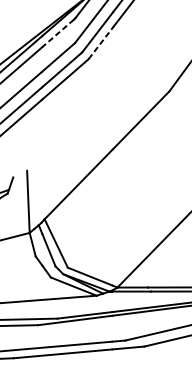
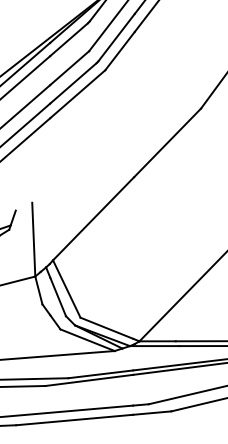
line: (57, 34) -> (68, 40), dashed -> solid
line: (101, 42) -> (120, 50), dashed -> solid

